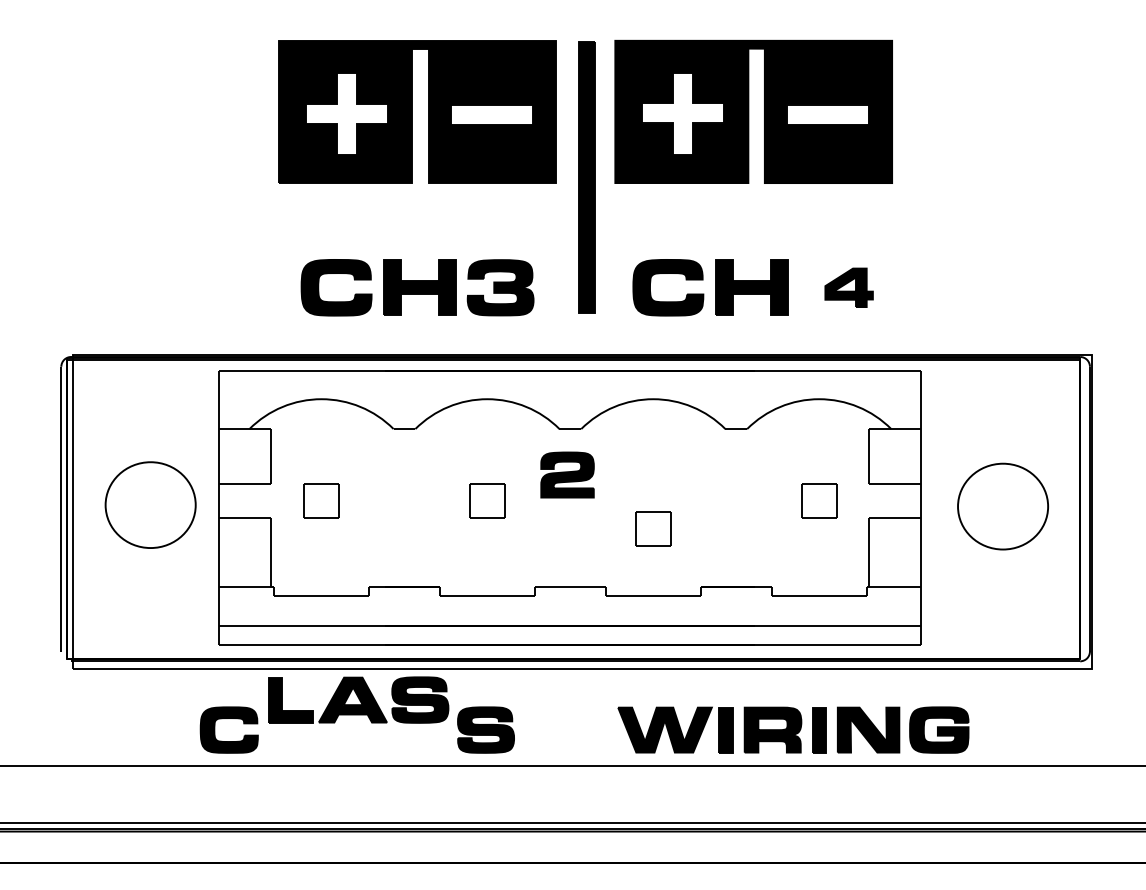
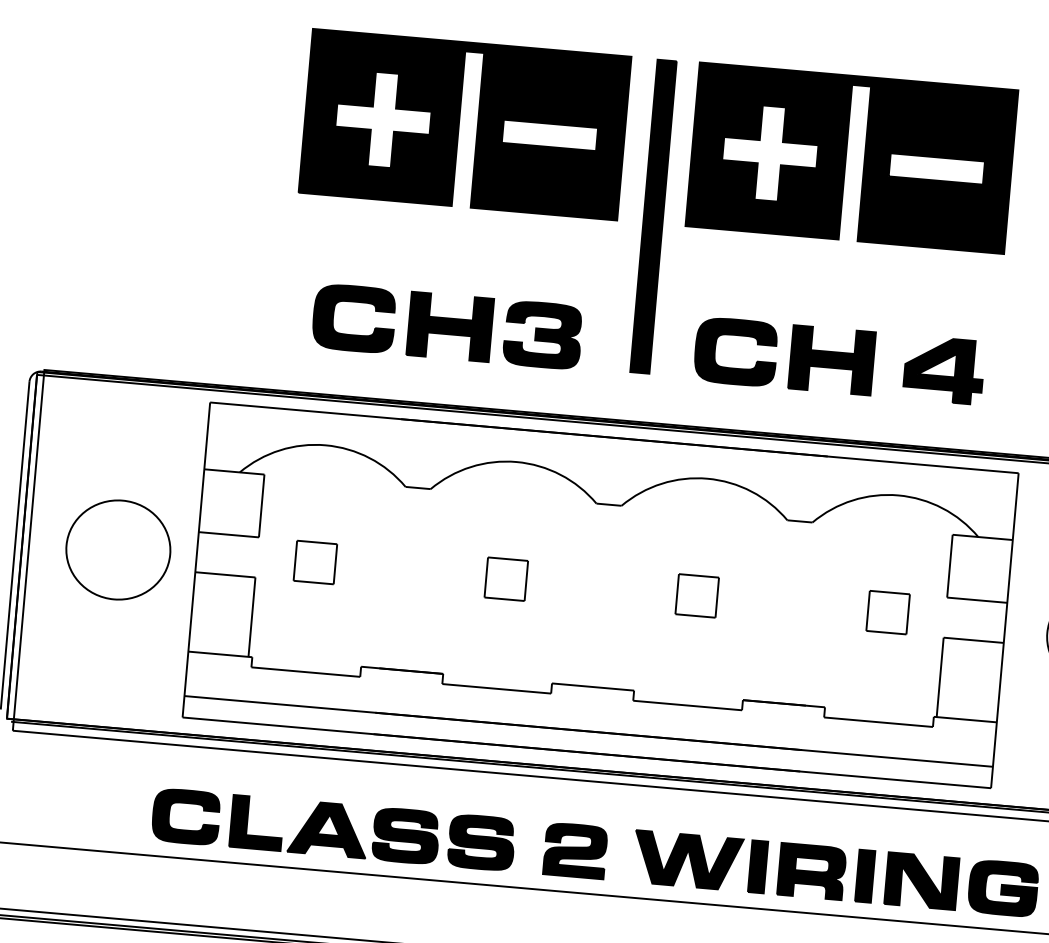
part: (848, 287) -> (943, 369), size x1.43
part: (567, 474) -> (575, 850), moved
part: (653, 528) -> (697, 595), moved
part: (358, 699) -> (334, 829), moved

